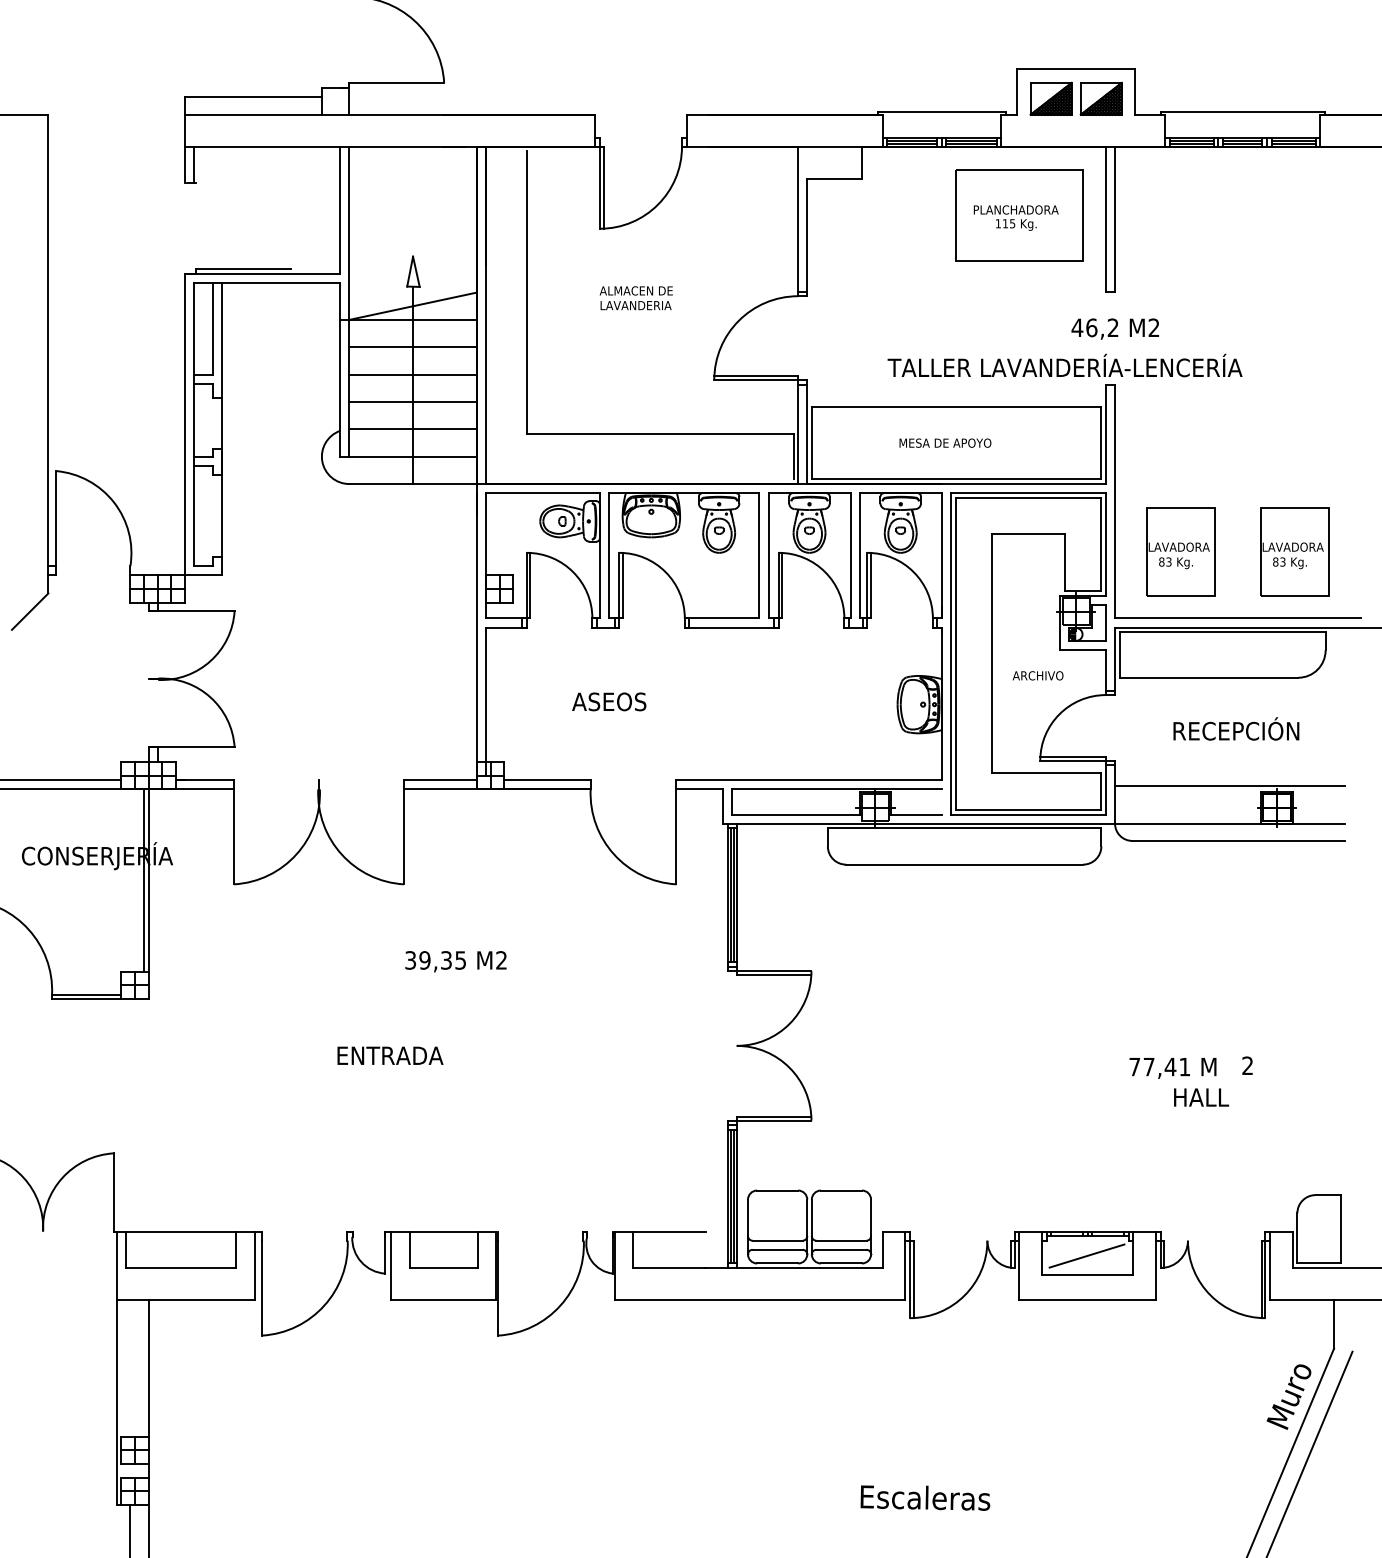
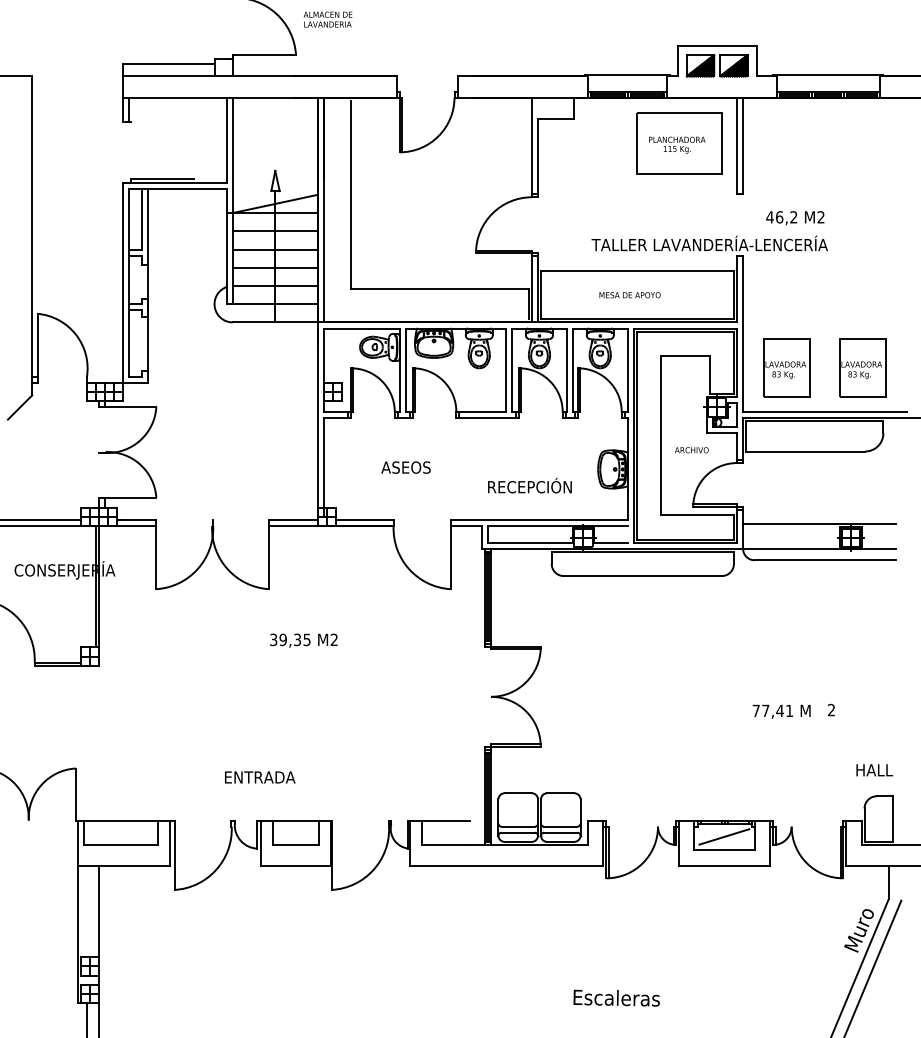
text: (635, 298) -> (327, 19), moved
text: (1115, 329) -> (795, 218), moved
text: (1235, 728) -> (529, 485), moved
text: (390, 1055) -> (260, 777), moved
text: (1201, 1097) -> (874, 770), moved

